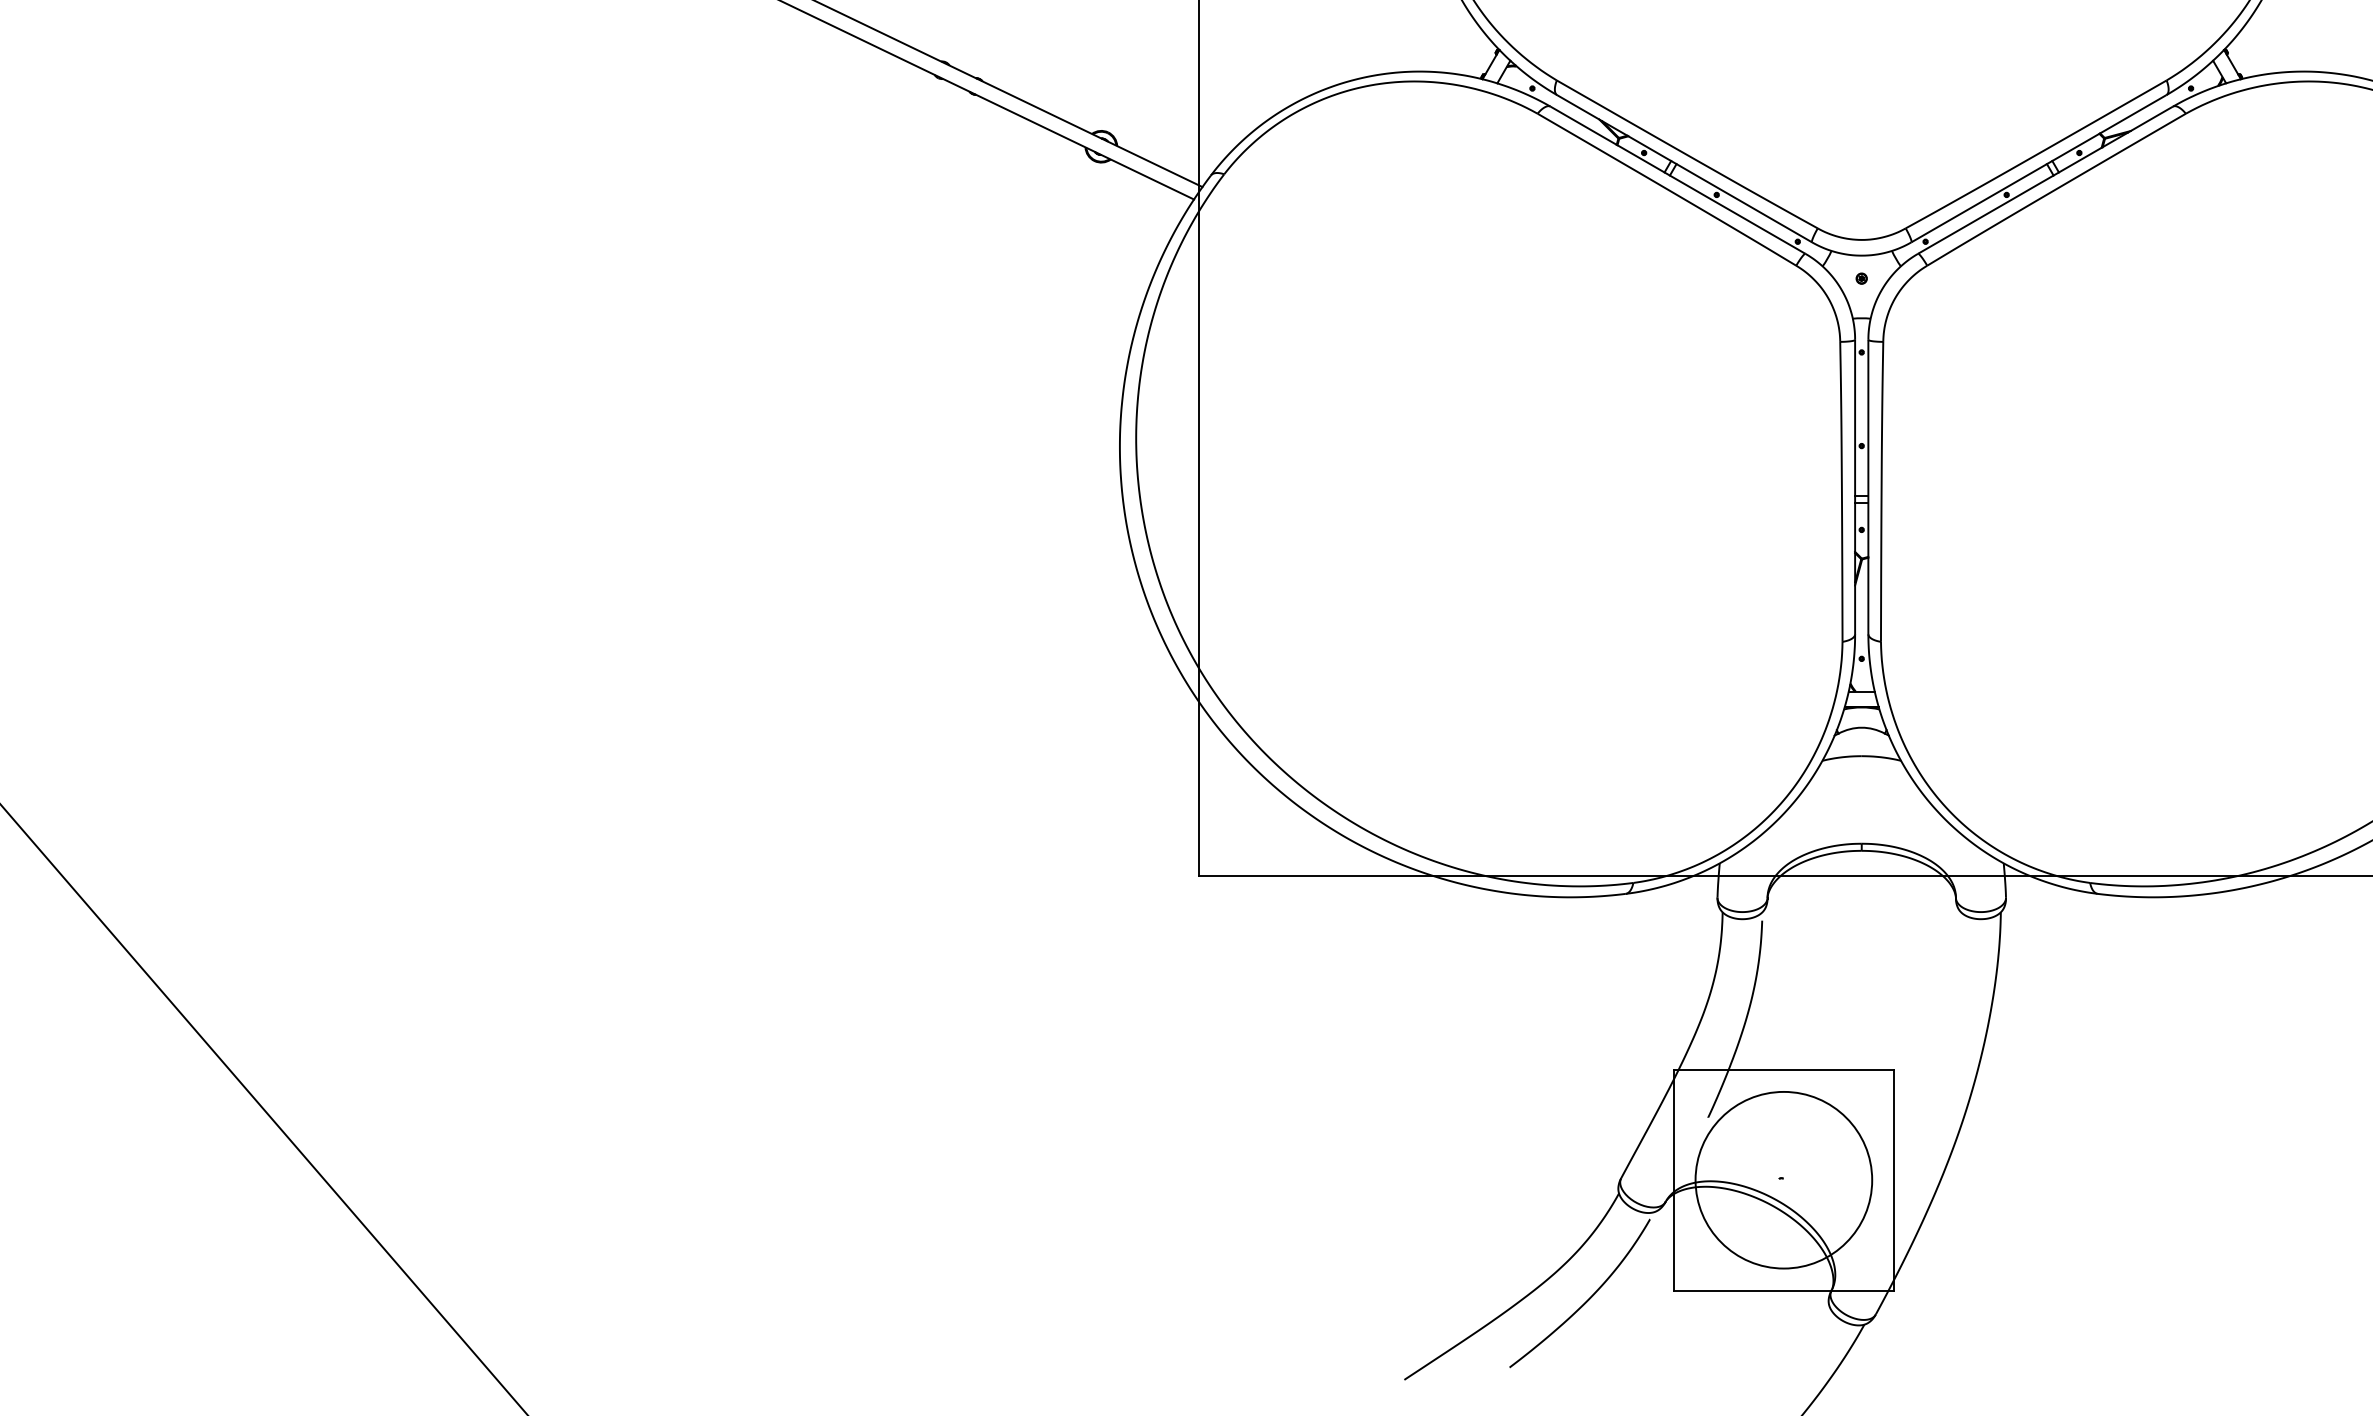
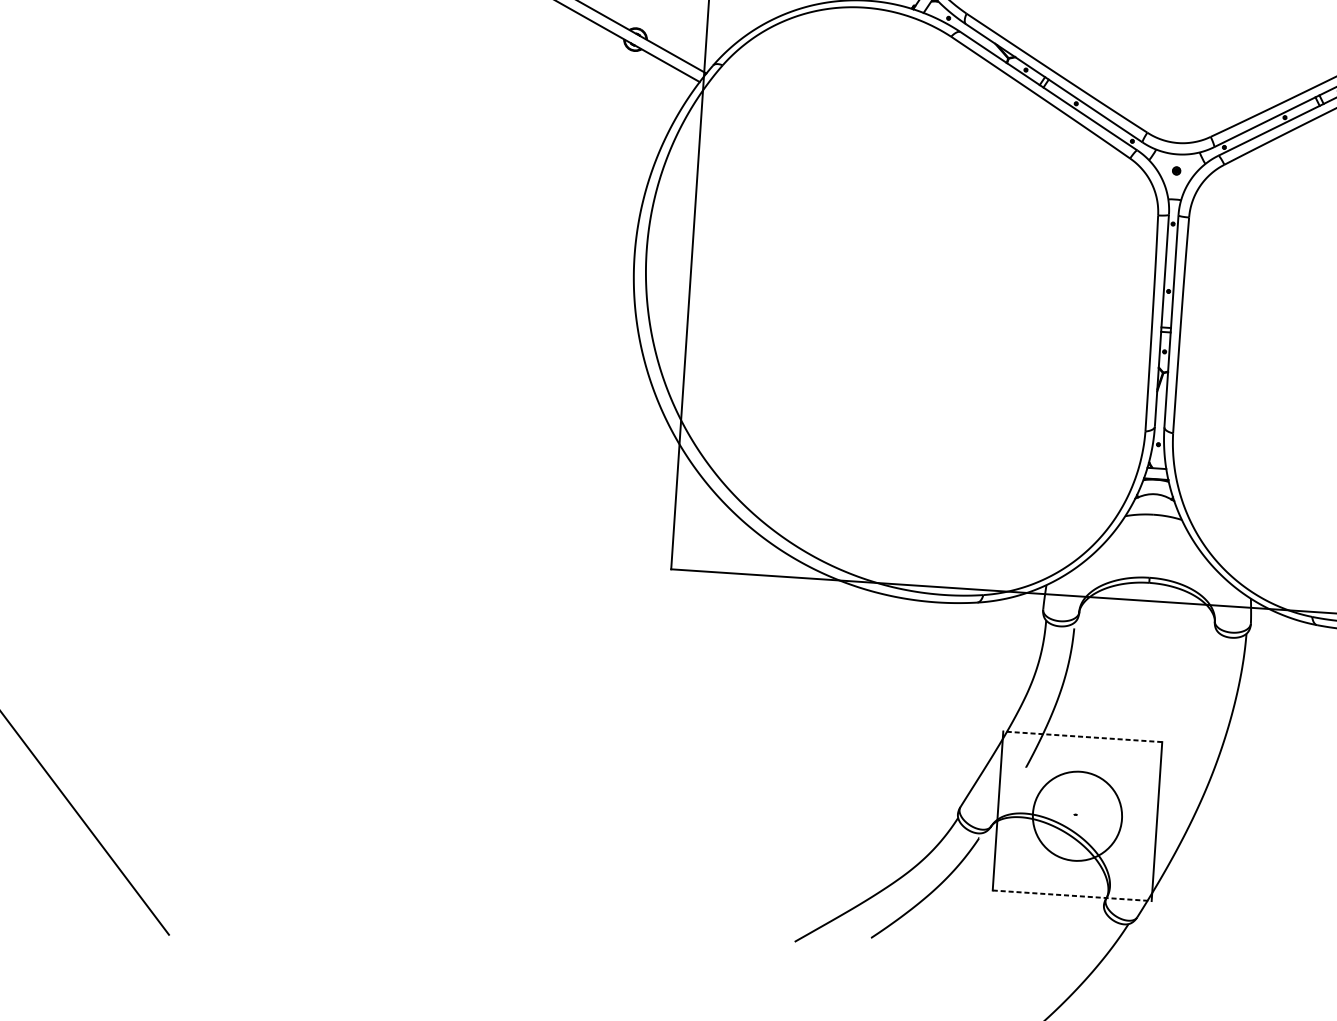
line: (1783, 1069) -> (1082, 736), solid -> dashed
circle: (1783, 1179) -> (1077, 815), size x0.7
line: (1784, 1290) -> (1072, 895), solid -> dashed

